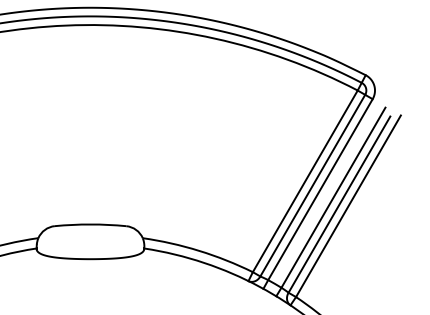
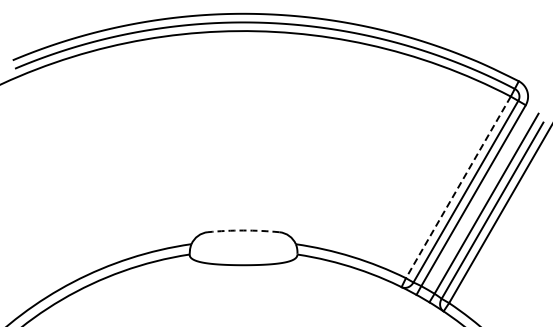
line: (305, 181) -> (458, 187), solid -> dashed
arc: (90, 224) -> (243, 230), solid -> dashed

